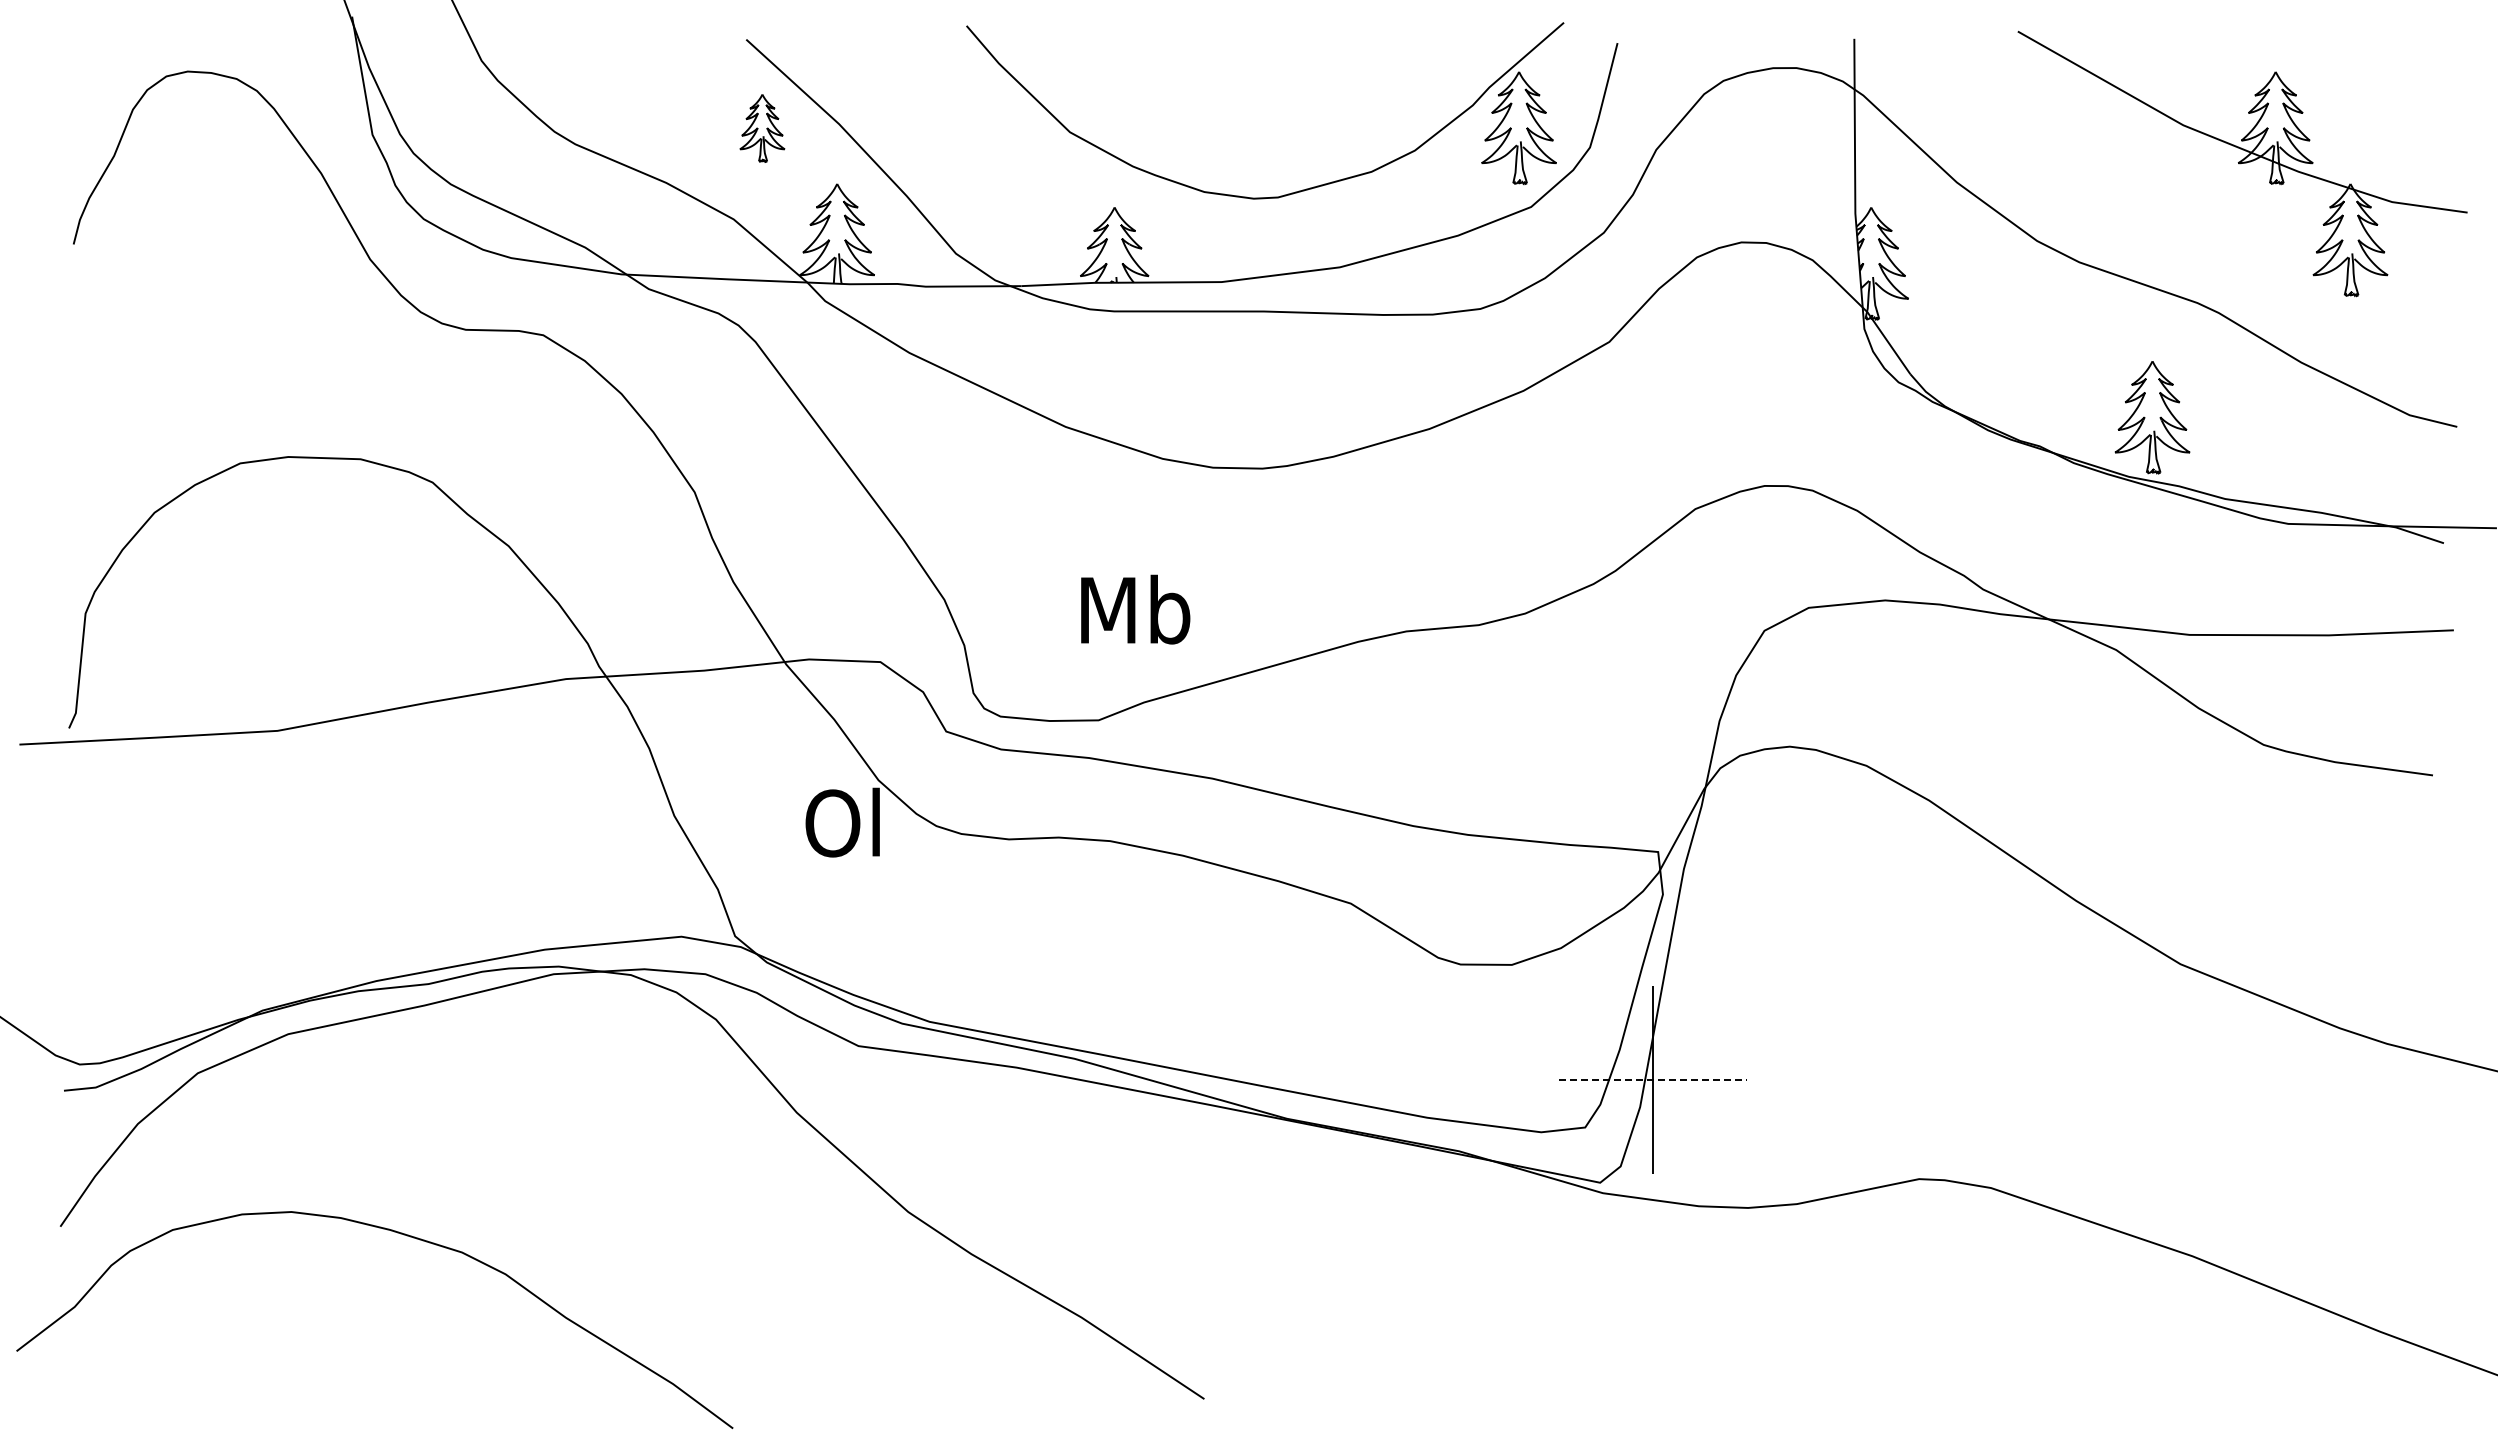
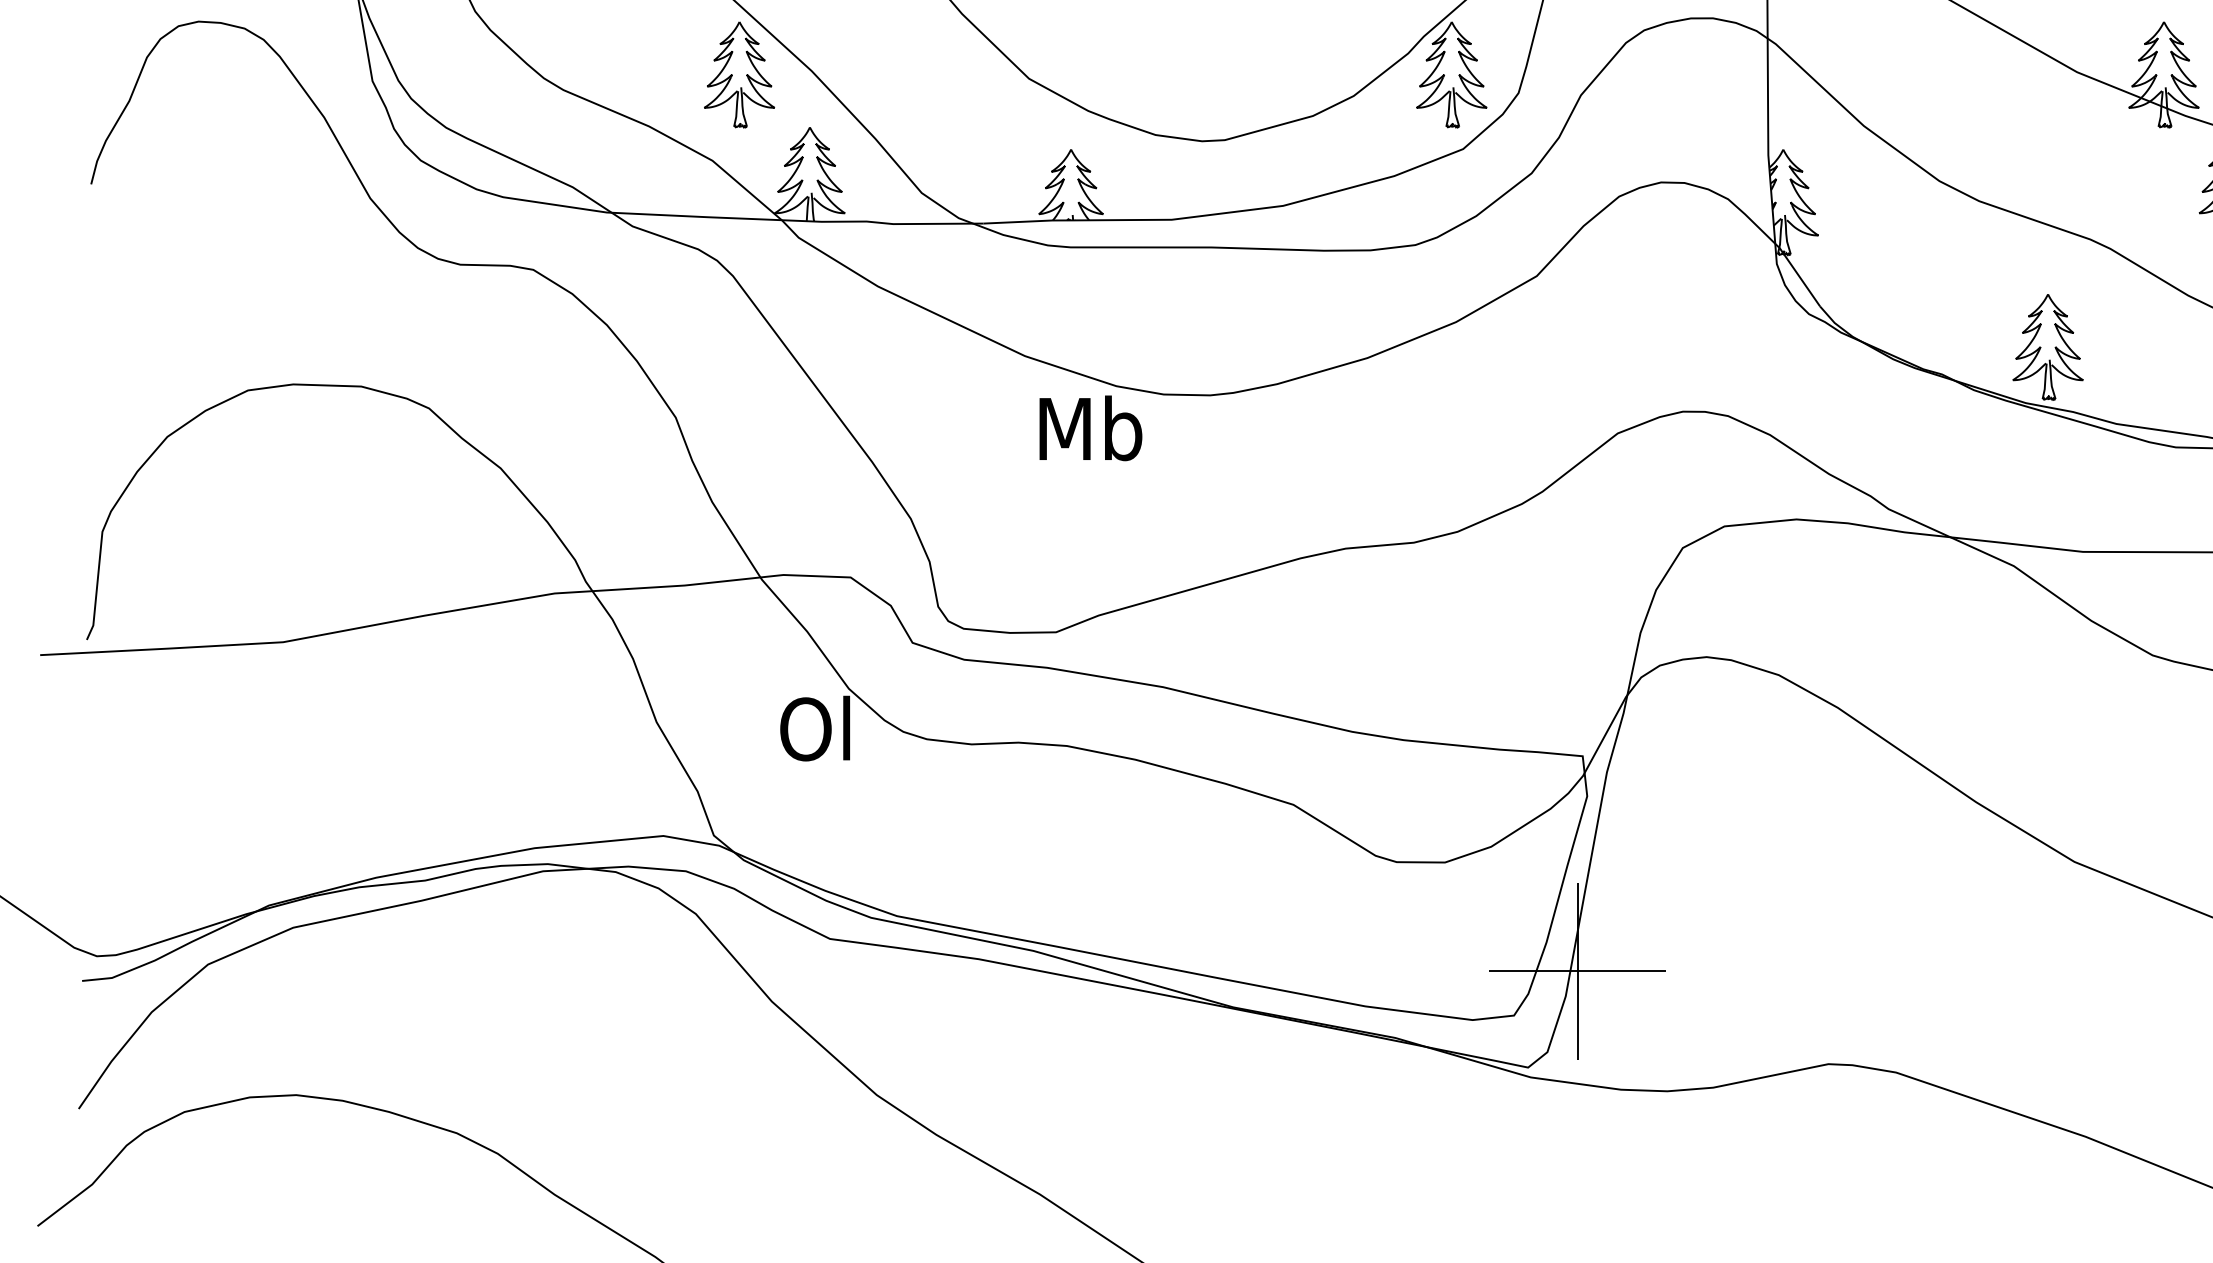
part: (762, 128) -> (739, 75), size x1.67
text: (1135, 609) -> (1090, 428), moved
line: (1653, 1080) -> (1578, 971), dashed -> solid

